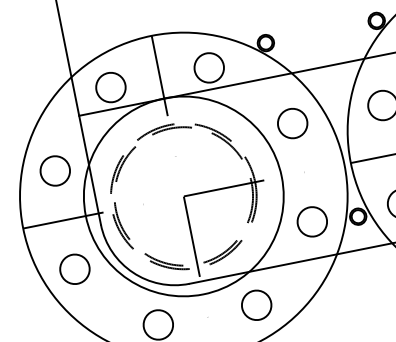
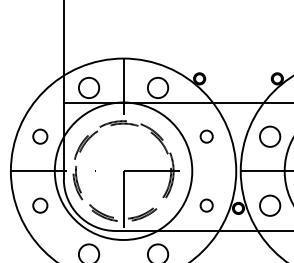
circle: (292, 123) -> (206, 136), size x0.6
circle: (55, 170) -> (40, 136), size x0.7
circle: (311, 221) -> (206, 205), size x0.6
circle: (75, 268) -> (40, 205), size x0.7

